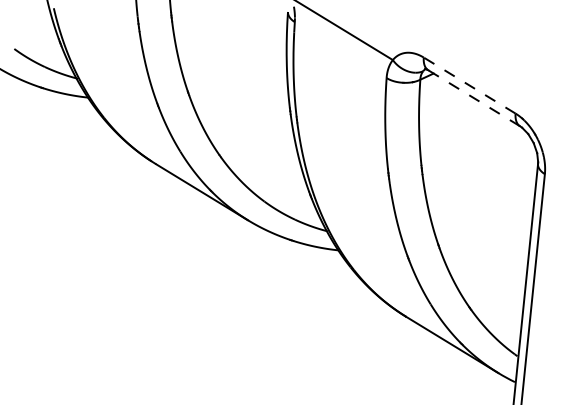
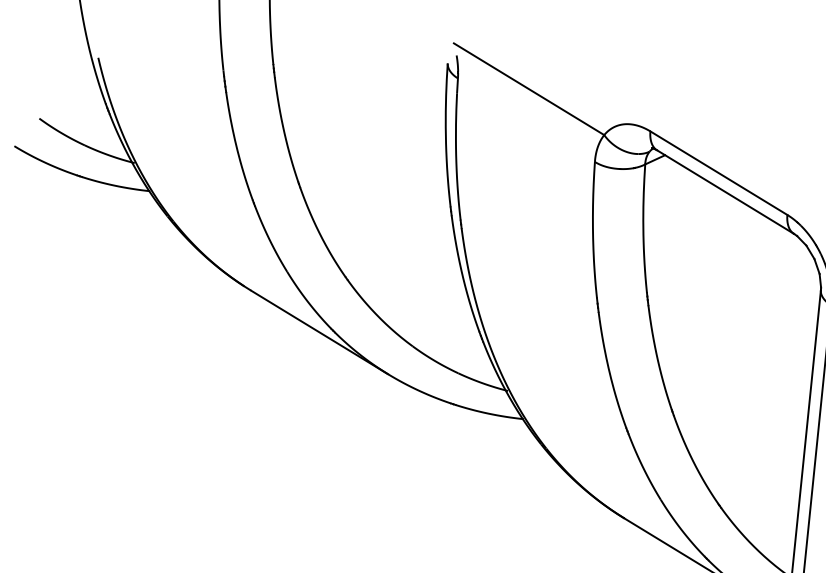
line: (469, 85) -> (718, 173), dashed -> solid
line: (474, 98) -> (726, 192), dashed -> solid

